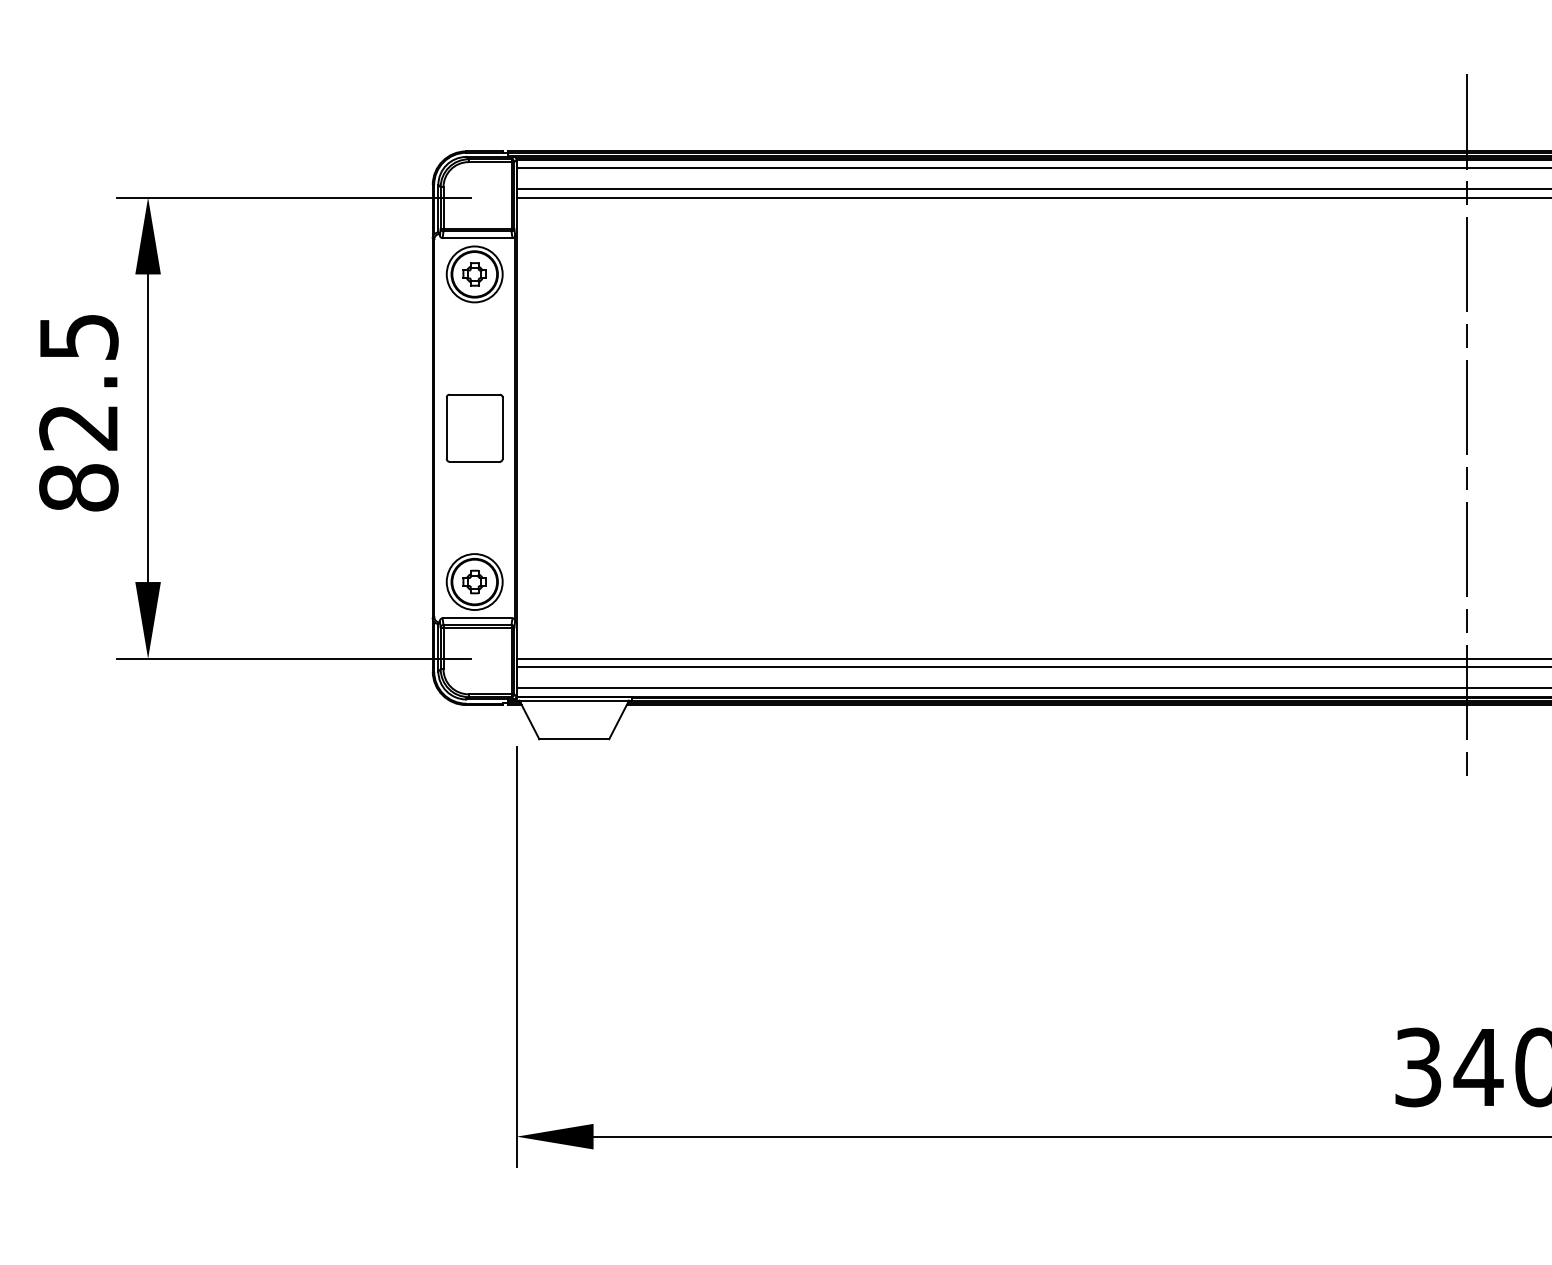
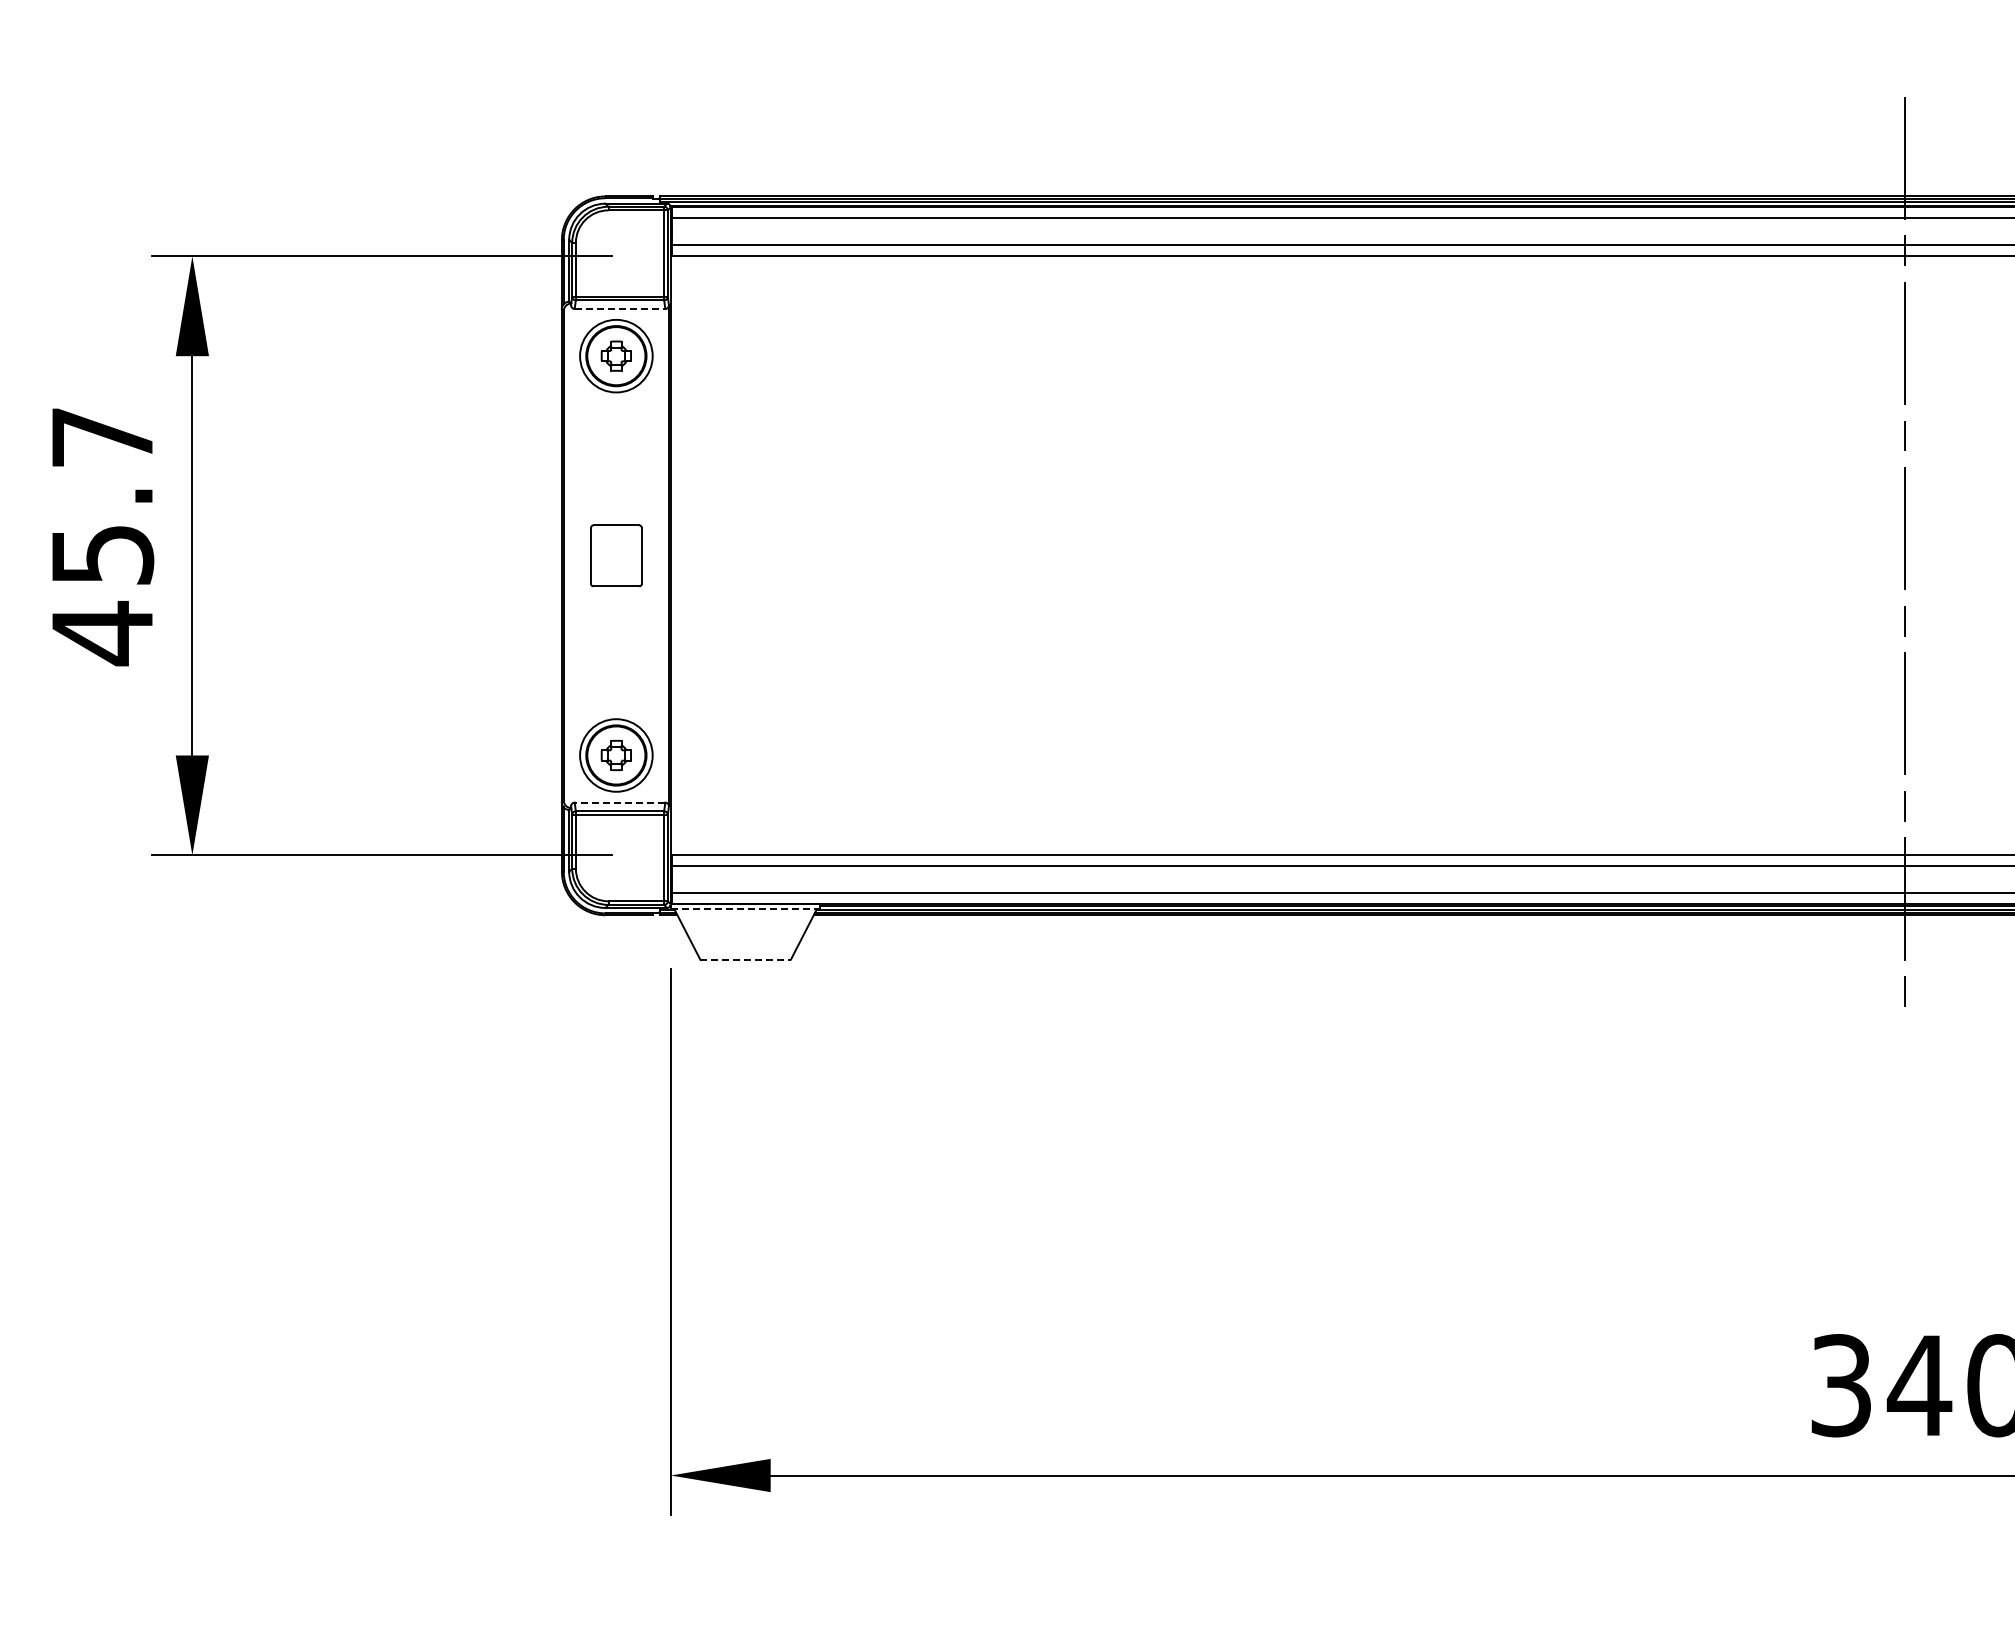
line: (477, 237) -> (620, 308), solid -> dashed
text: (78, 414) -> (102, 537), 82.5 -> 45.7
part: (474, 427) -> (616, 555), size x0.7
line: (477, 618) -> (619, 802), solid -> dashed
line: (574, 700) -> (745, 909), solid -> dashed
line: (574, 739) -> (746, 959), solid -> dashed

